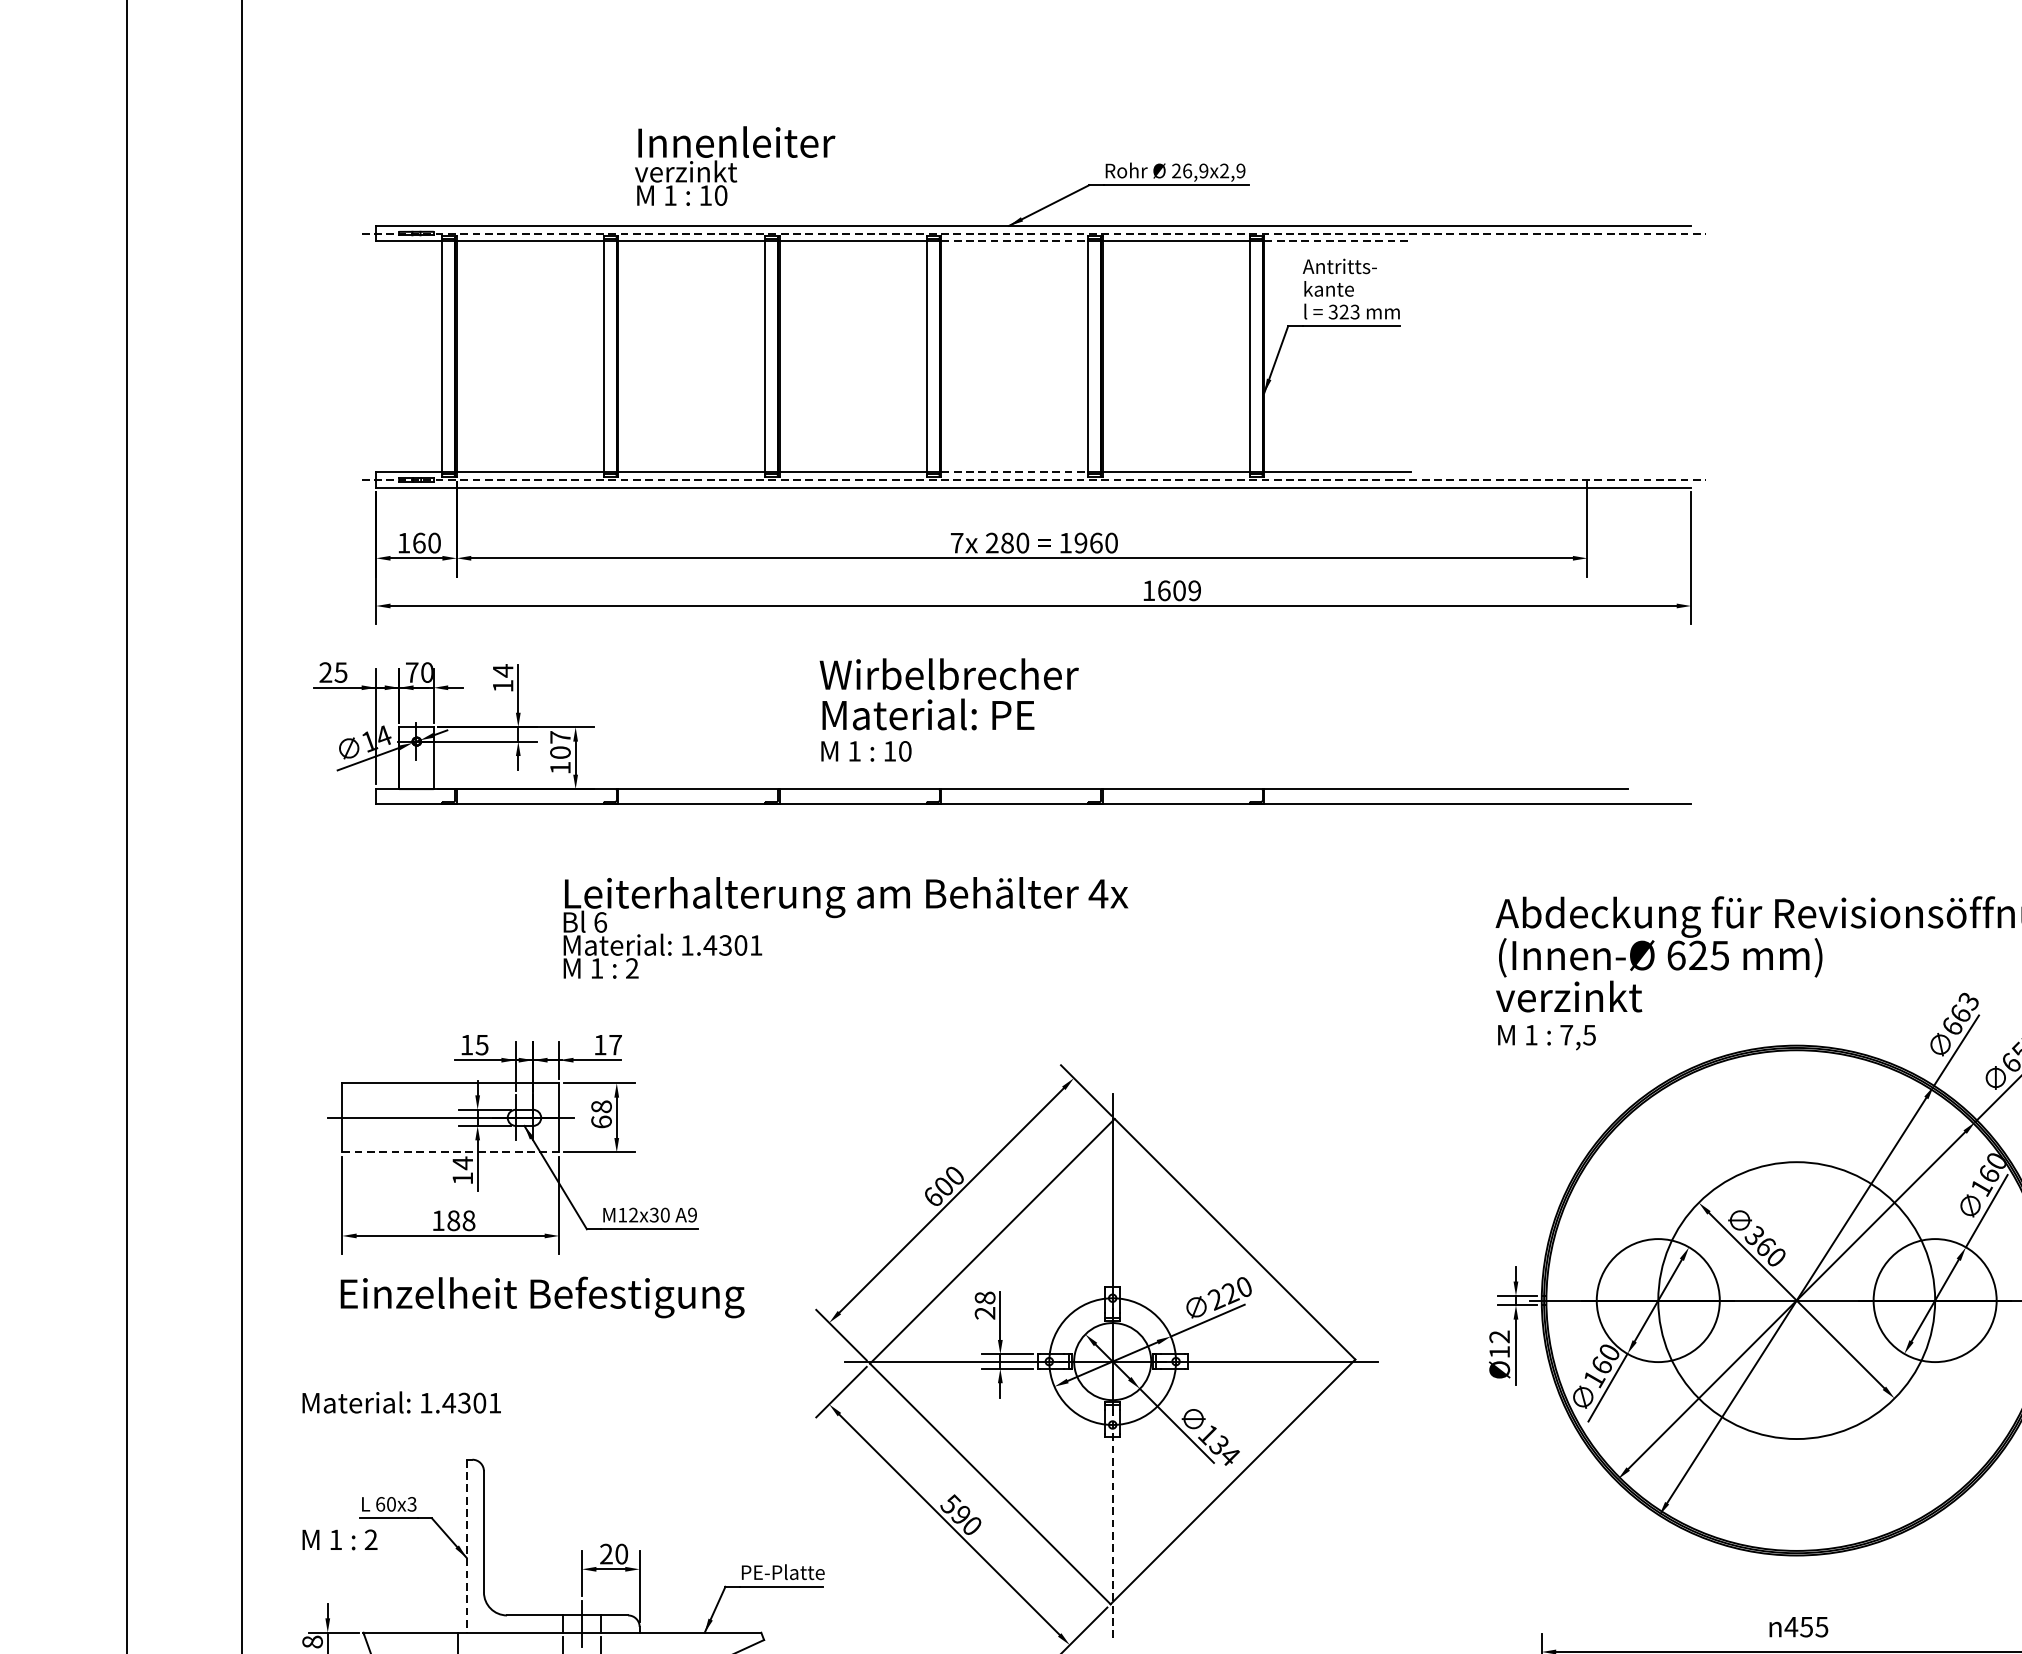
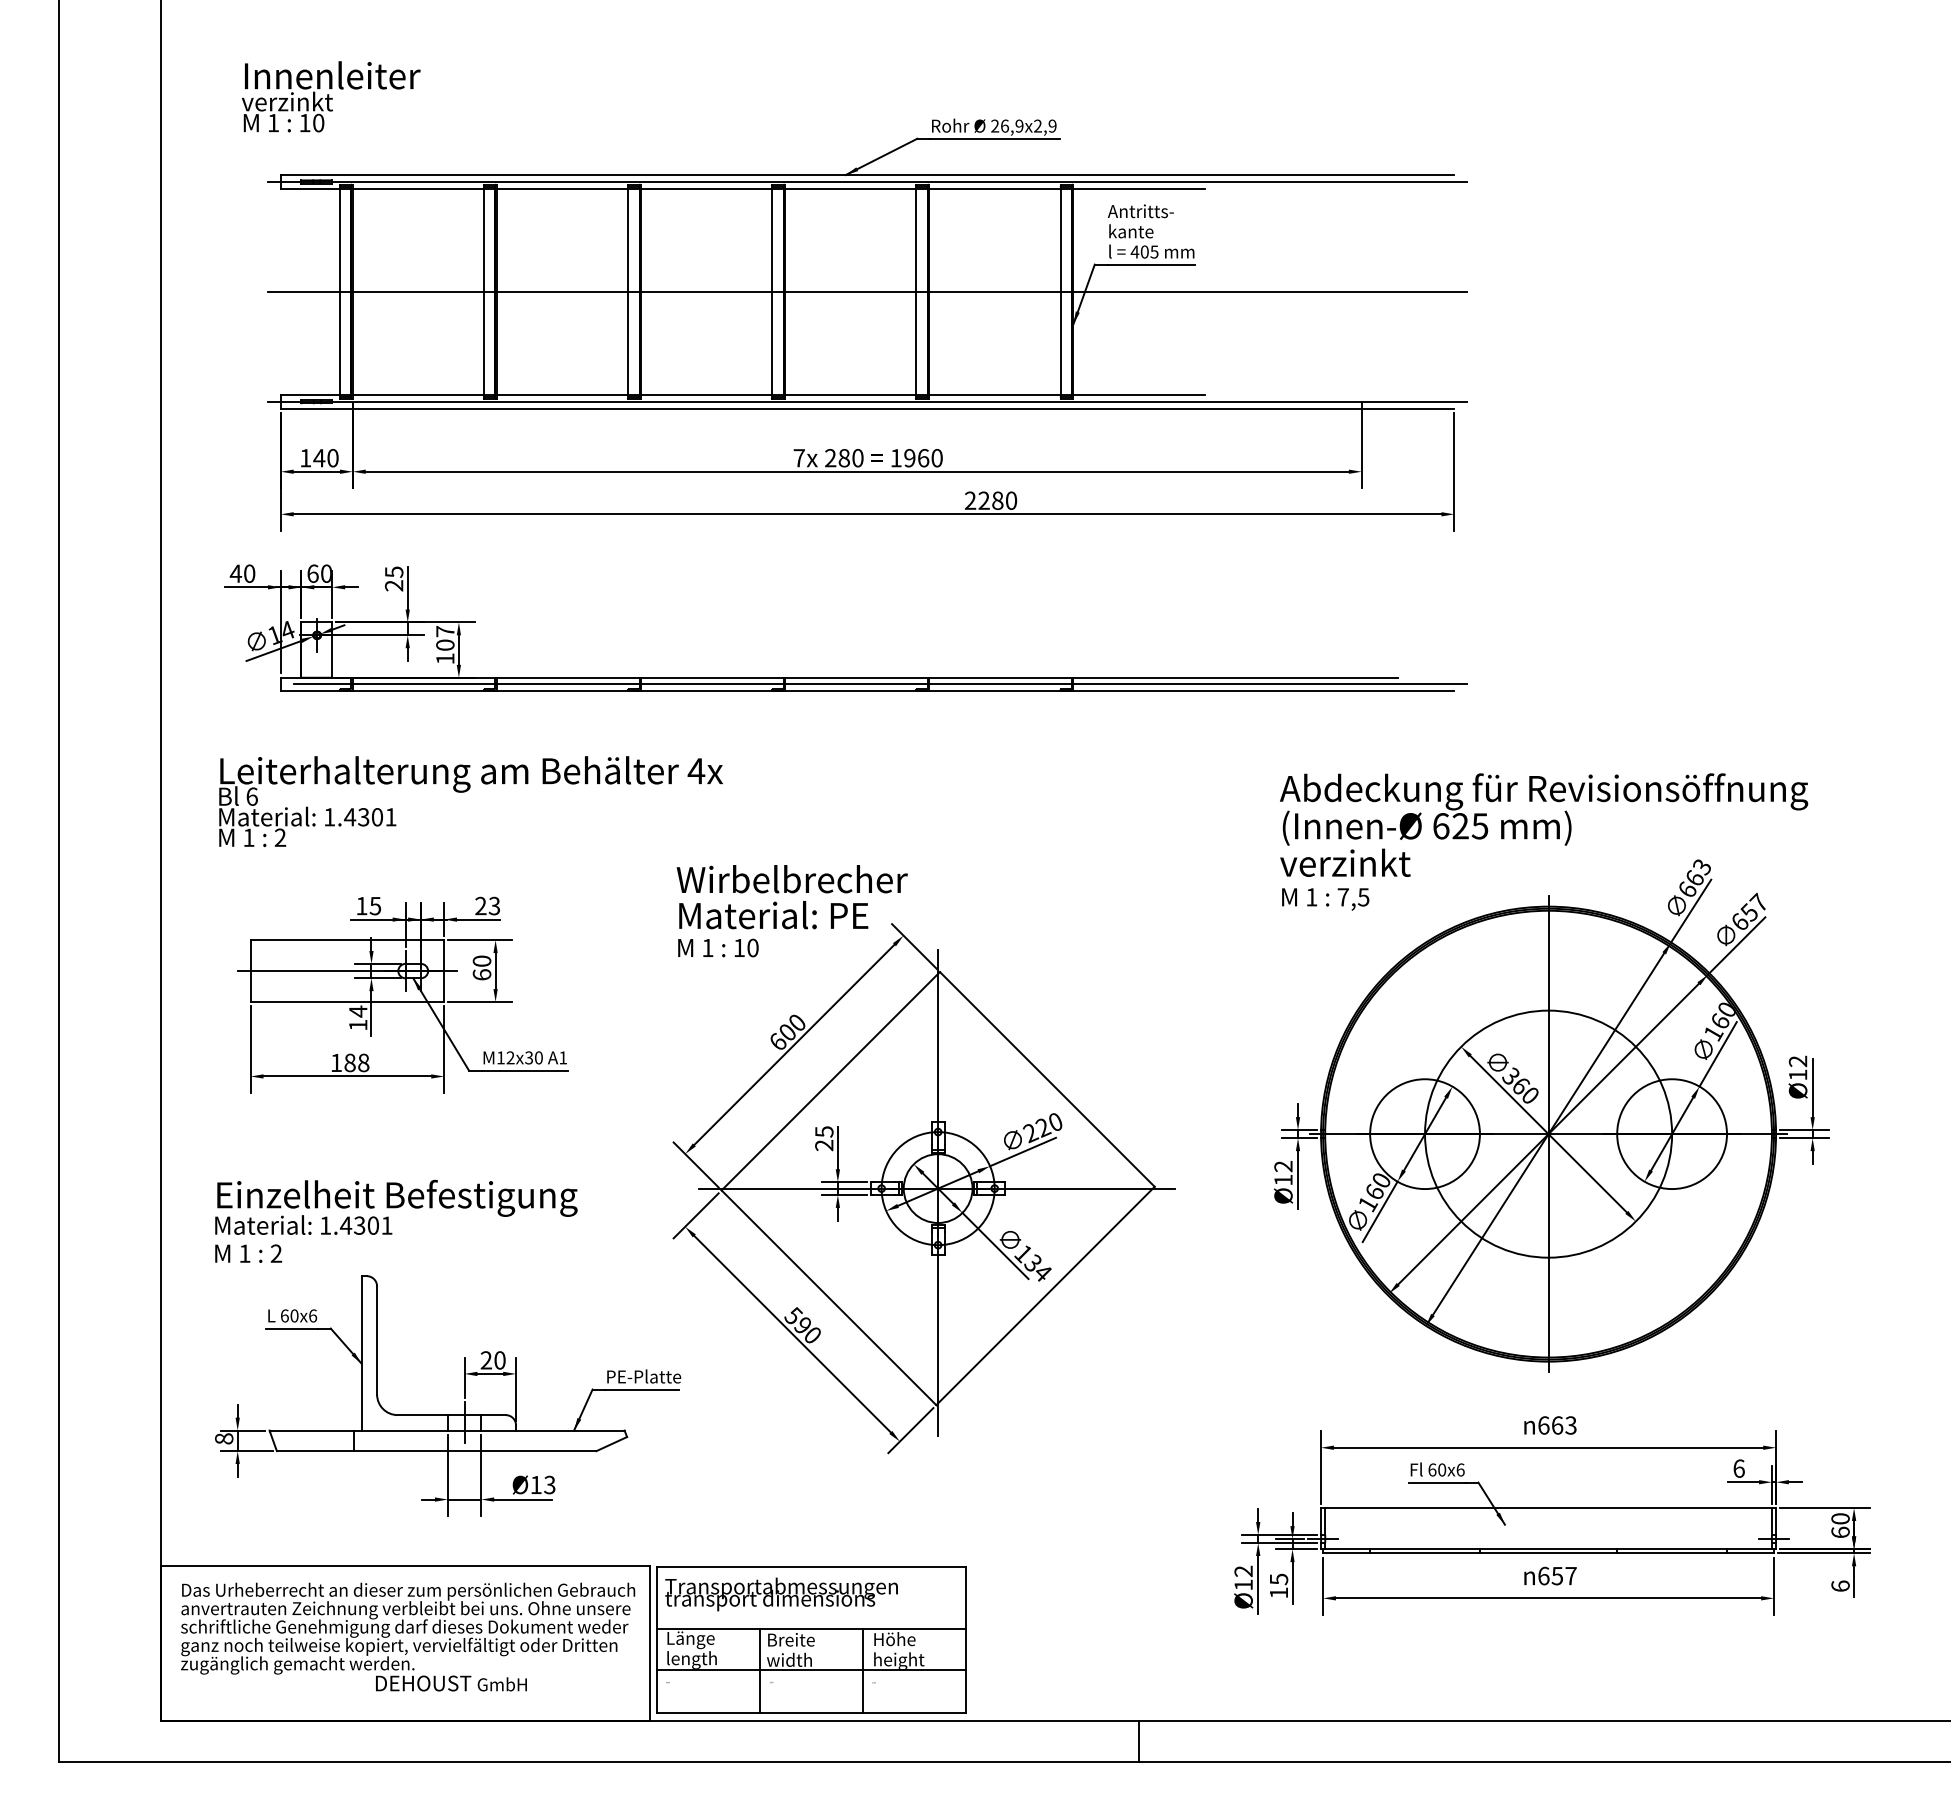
text: (735, 165) -> (331, 96), moved
line: (1033, 233) -> (867, 181), dashed -> solid
line: (1014, 240) -> (850, 188), dashed -> solid
line: (1338, 240) -> (1139, 188), dashed -> solid
text: (1343, 311) -> (1144, 251), 323 -> 405
line: (1033, 356) -> (867, 291), added
line: (1014, 471) -> (850, 394), dashed -> solid
line: (1033, 479) -> (867, 401), dashed -> solid
text: (419, 543) -> (319, 458), 160 -> 140
text: (1172, 590) -> (991, 500), 1609 -> 2280
text: (333, 672) -> (242, 573), 25 -> 40
text: (411, 672) -> (312, 573), 70 -> 60
text: (503, 677) -> (394, 578), 14 -> 25
text: (948, 710) -> (791, 911), moved
line: (1048, 796) -> (880, 684), added
text: (845, 927) -> (470, 801), moved
text: (607, 1044) -> (487, 905), 17 -> 23
text: (602, 1105) -> (482, 960), 68 -> 60
line: (450, 1151) -> (347, 1001), dashed -> solid
text: (692, 1214) -> (563, 1057), A9 -> A1
text: (542, 1296) -> (397, 1197), moved
text: (985, 1297) -> (824, 1131), 28 -> 25
line: (1796, 1299) -> (1548, 1133), added
text: (412, 1503) -> (313, 1315), 60x3 -> 60x6
line: (1113, 1521) -> (938, 1331), dashed -> solid
text: (339, 1539) -> (248, 1253), moved
line: (466, 1546) -> (361, 1353), dashed -> solid
text: (1805, 1627) -> (1556, 1425), 455 -> 663

